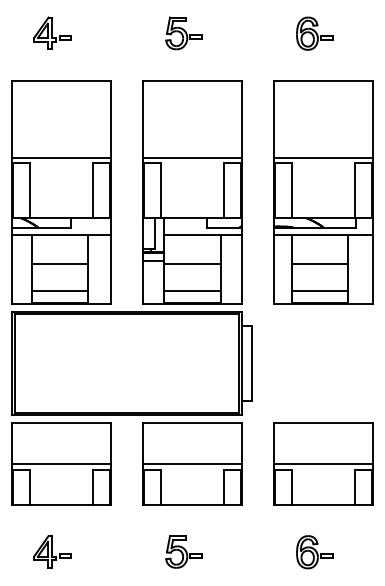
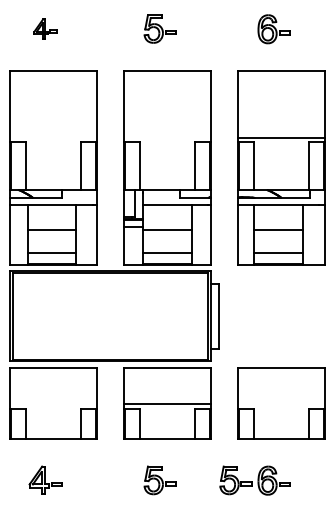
part: (52, 32) -> (45, 28), size x0.7
line: (61, 158) -> (53, 137), removed
line: (192, 158) -> (167, 137), removed
line: (61, 463) -> (53, 403), removed
line: (323, 463) -> (281, 403), removed
part: (270, 551) -> (235, 480), added

